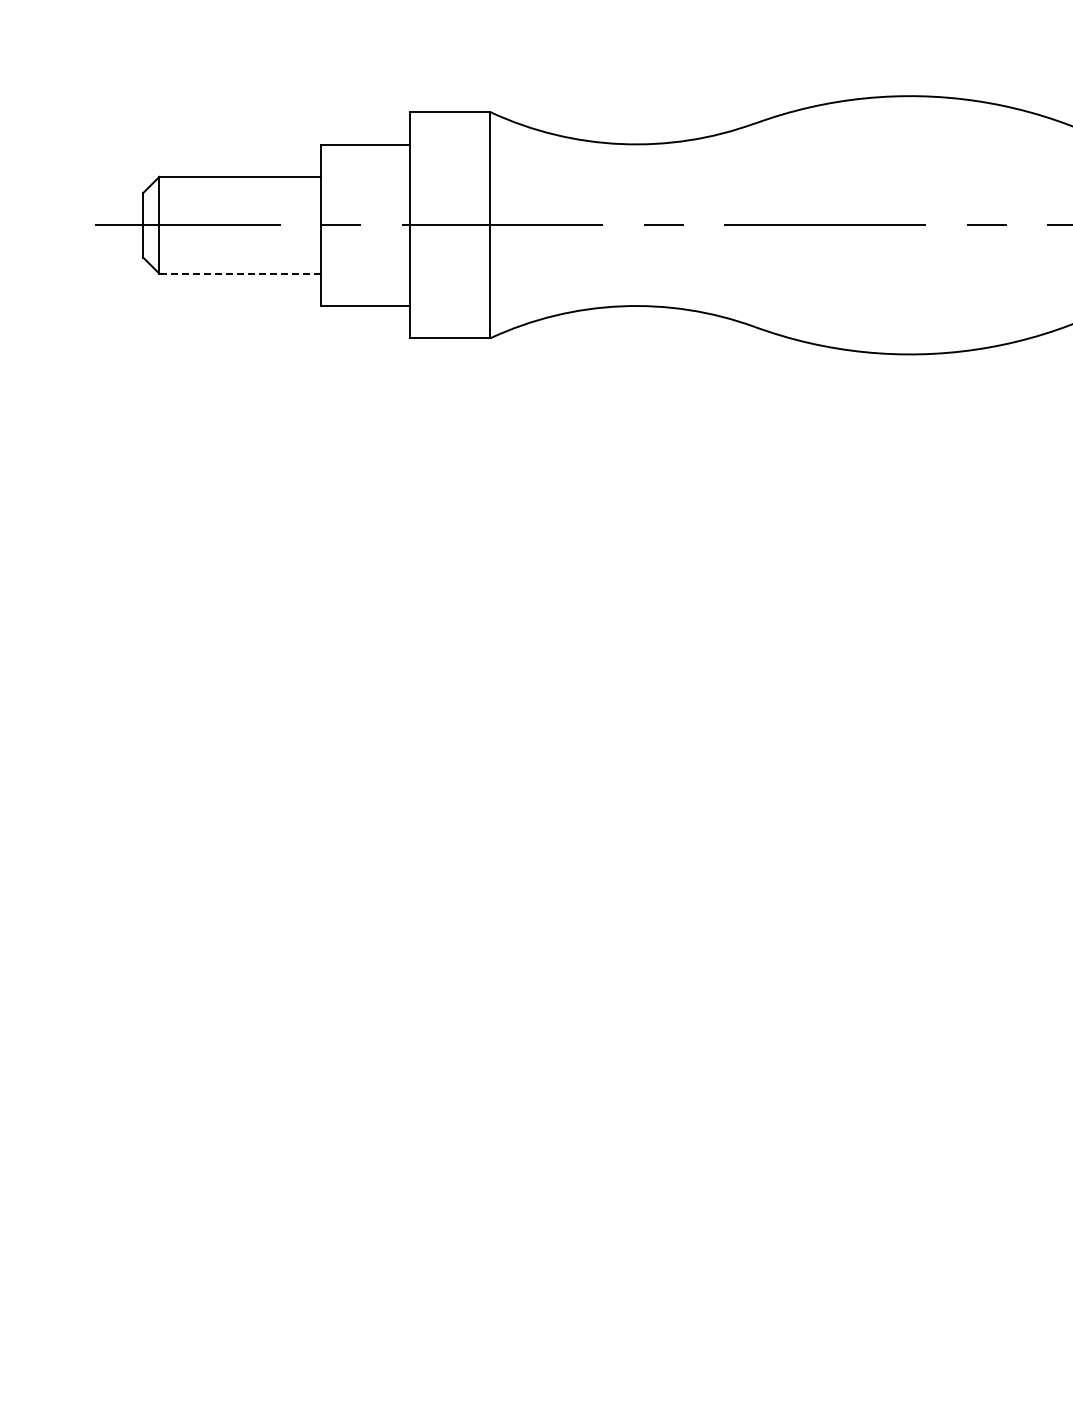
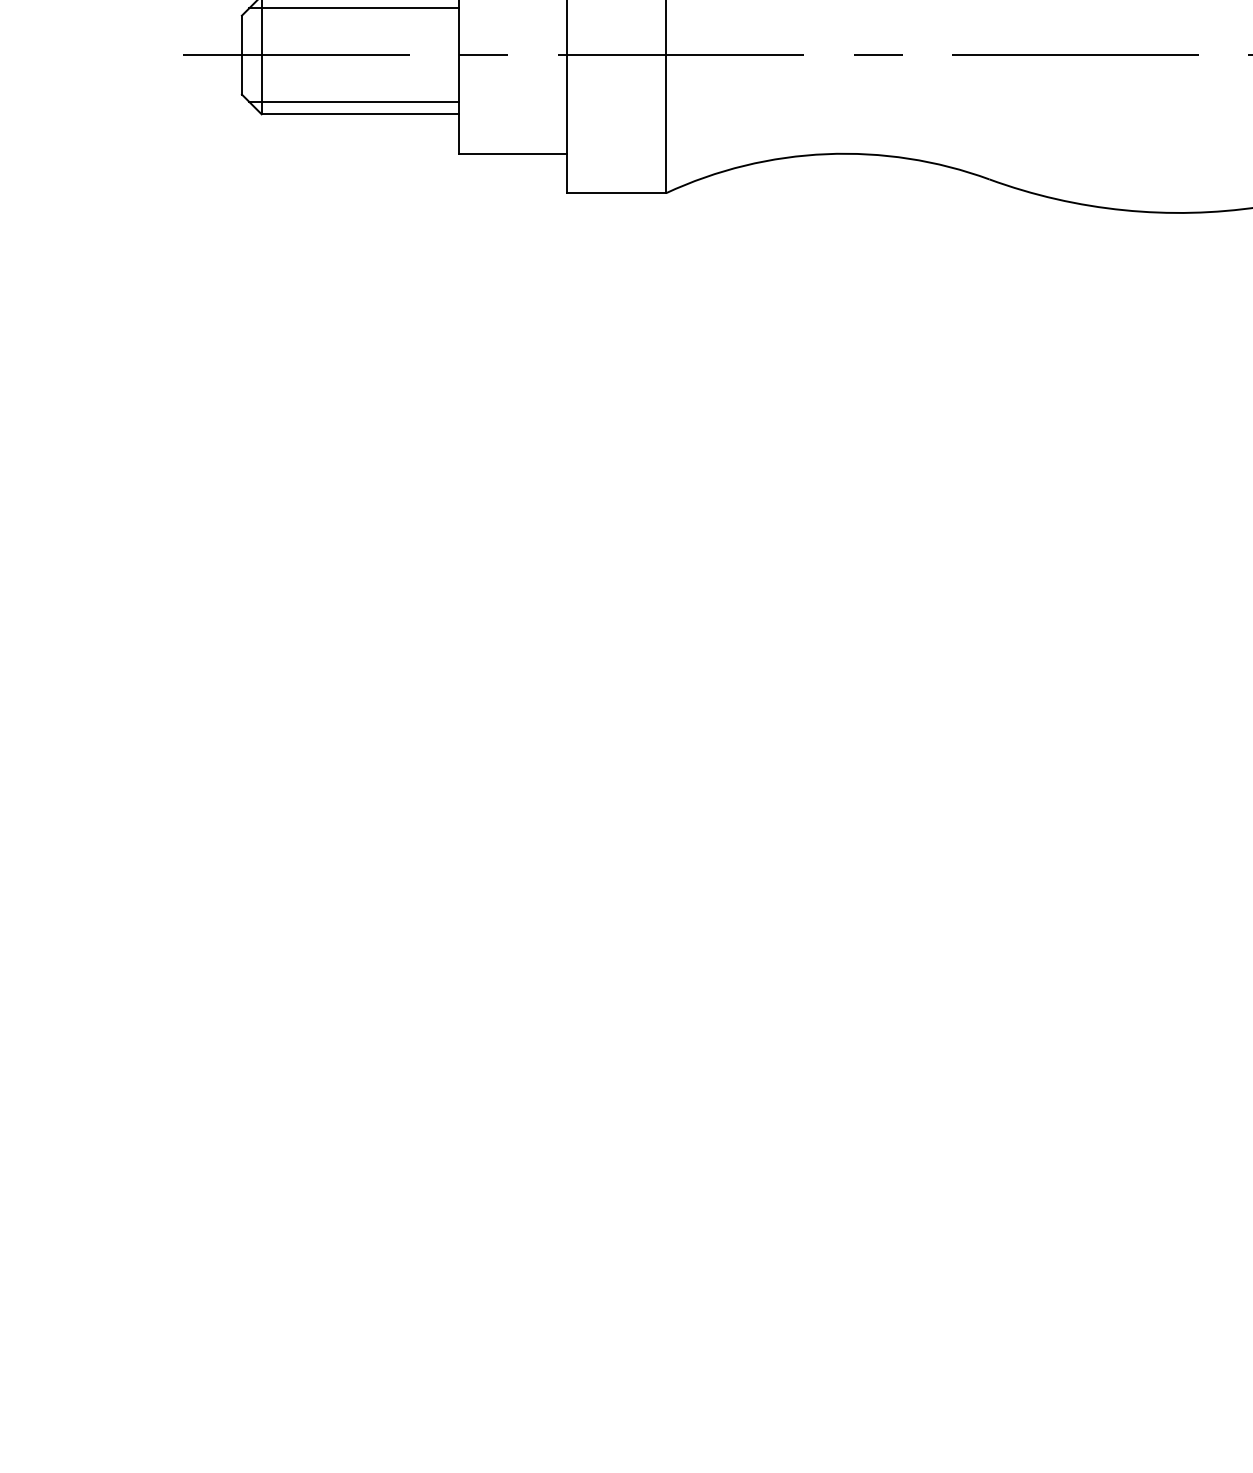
line: (234, 186) -> (353, 7), added
line: (234, 263) -> (353, 101), added
line: (240, 273) -> (360, 114), dashed -> solid

